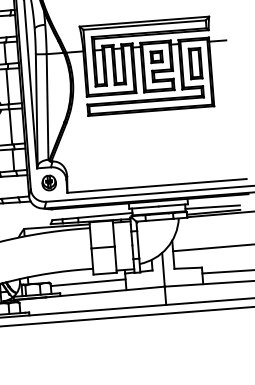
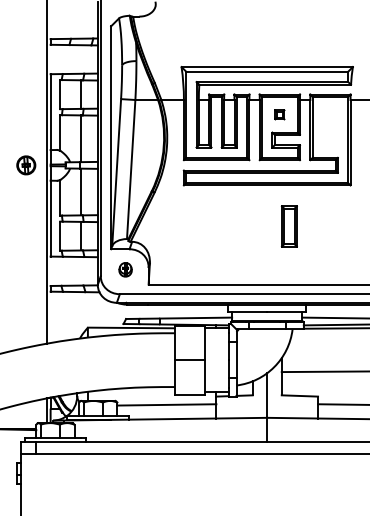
part: (156, 56) -> (279, 114), size x0.6
part: (194, 63) -> (288, 226), moved
part: (49, 182) -> (125, 269), size x0.7

